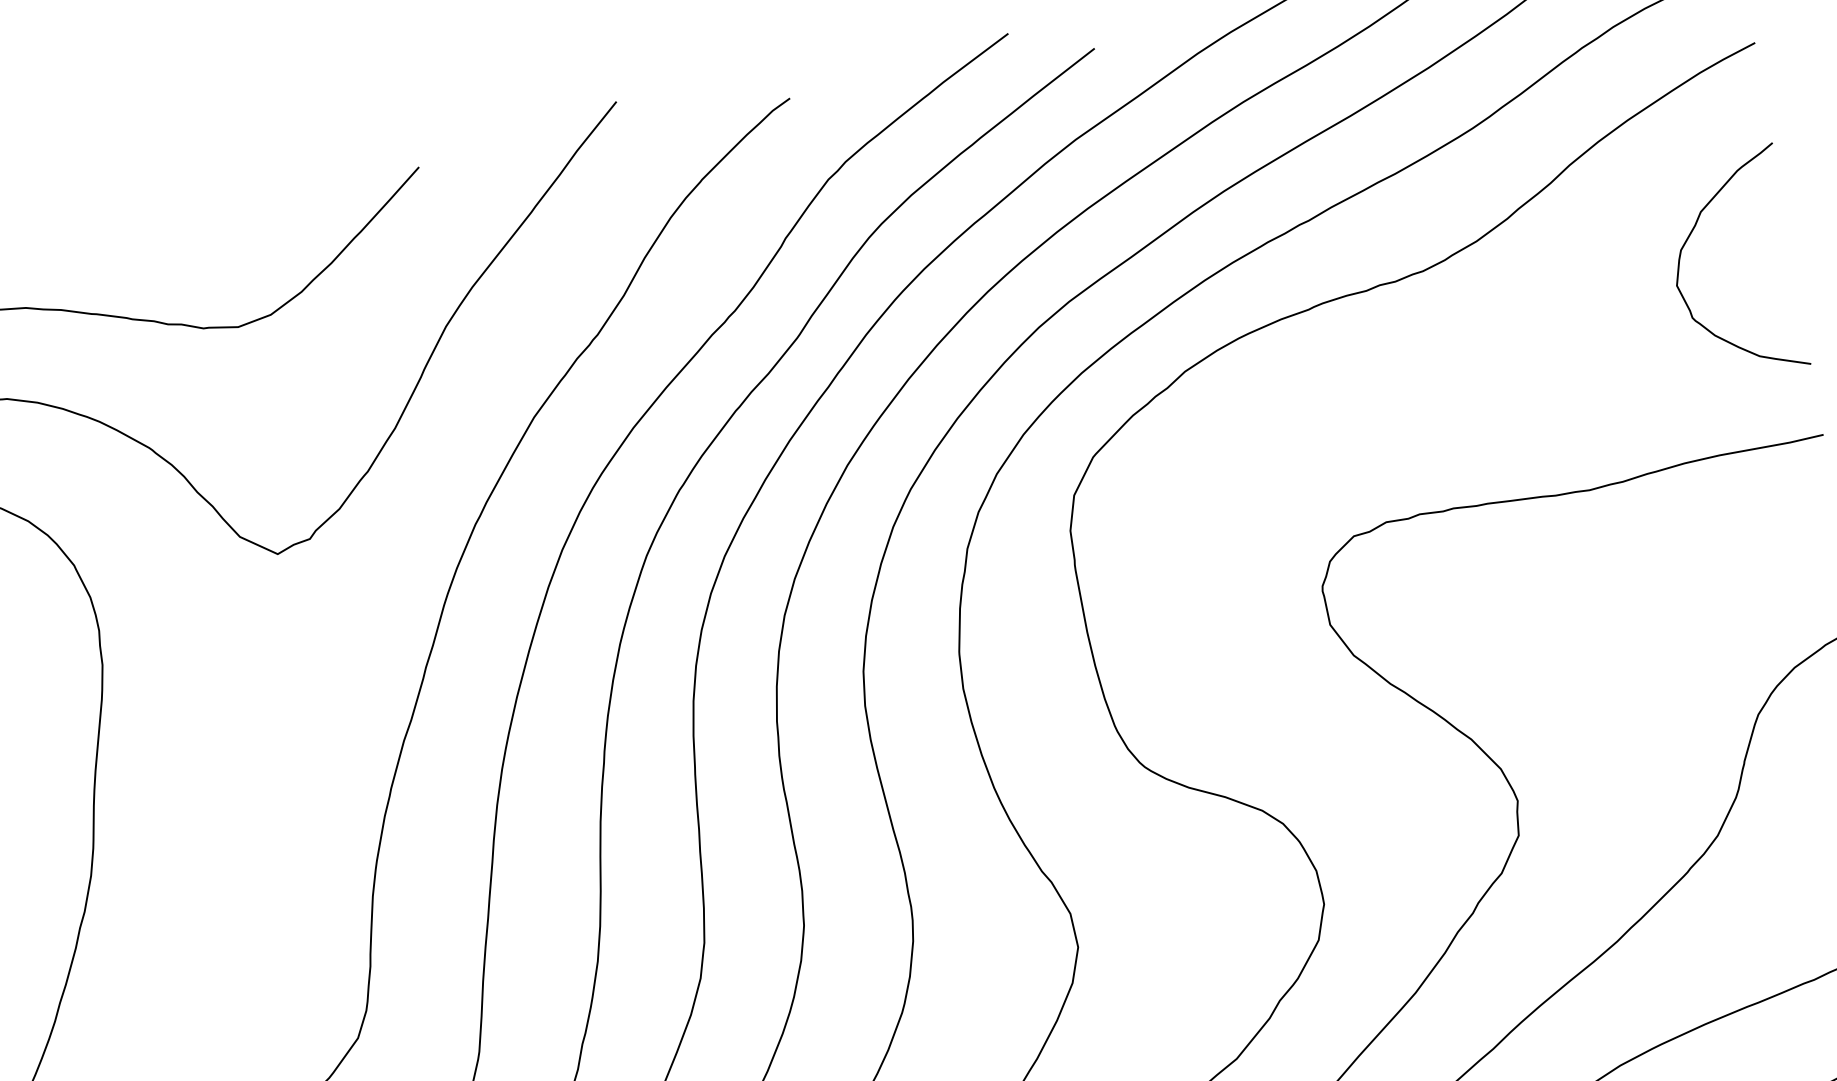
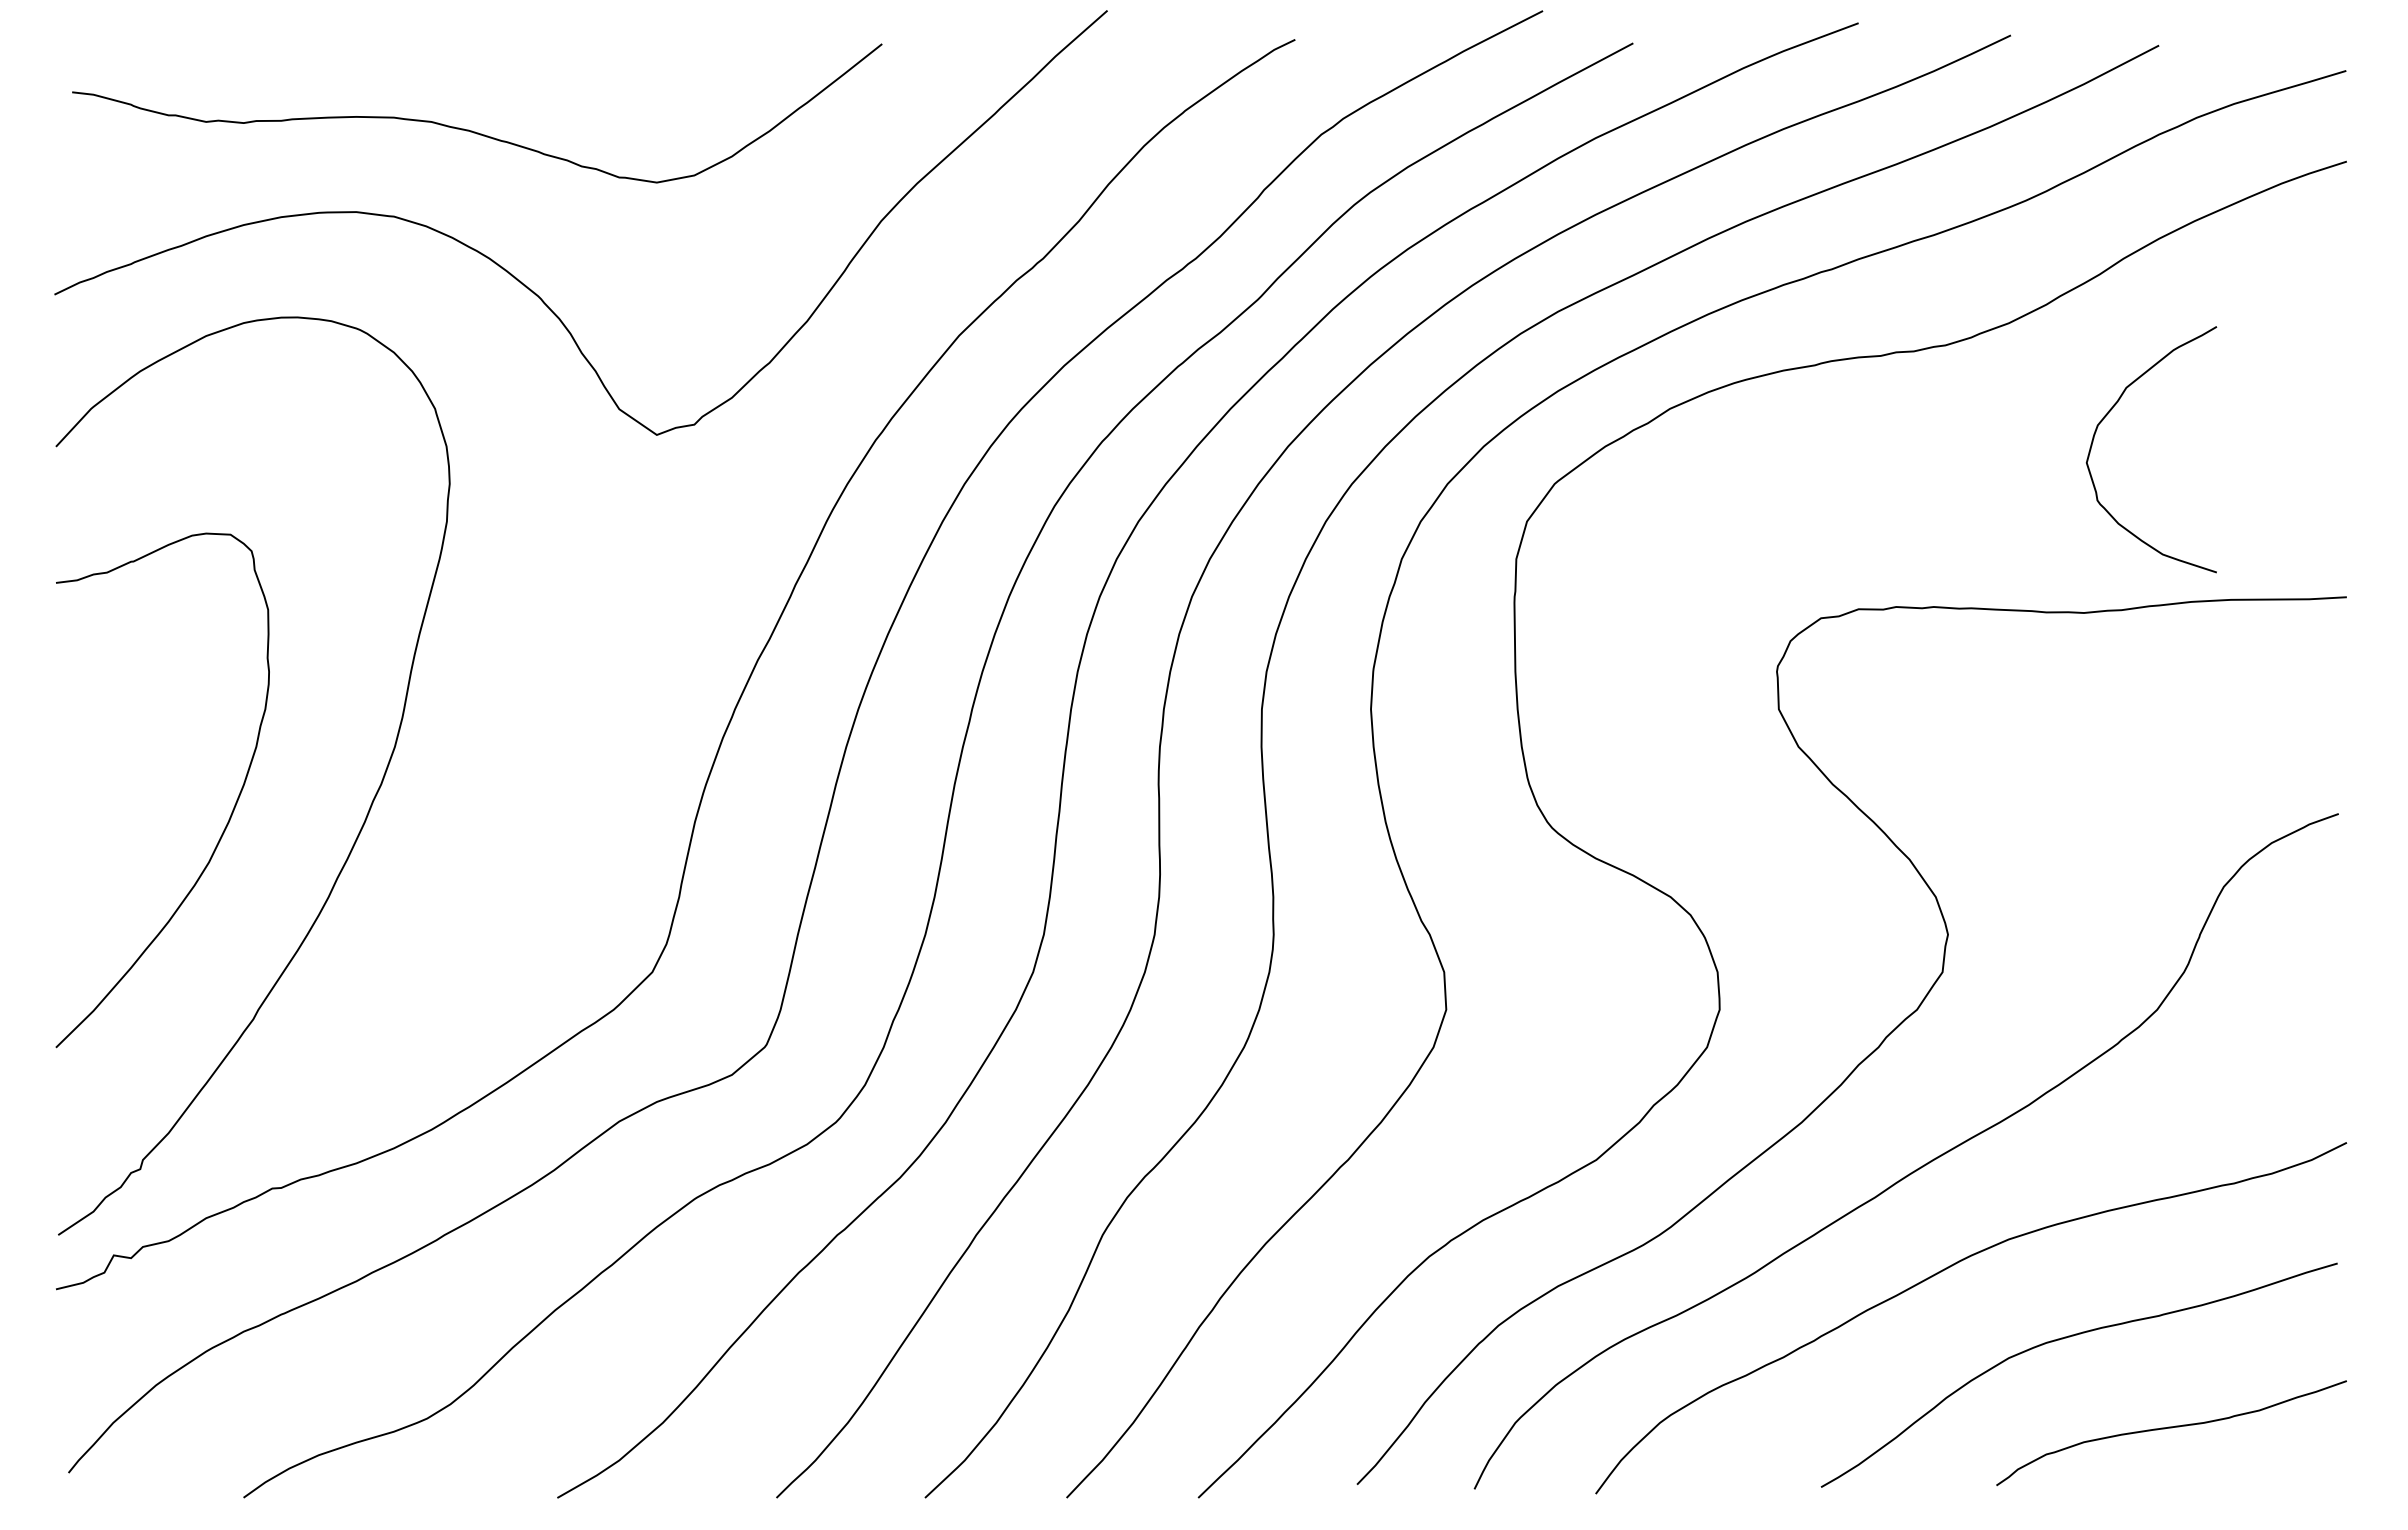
curve: (1688, 238) -> (2108, 414), moved

